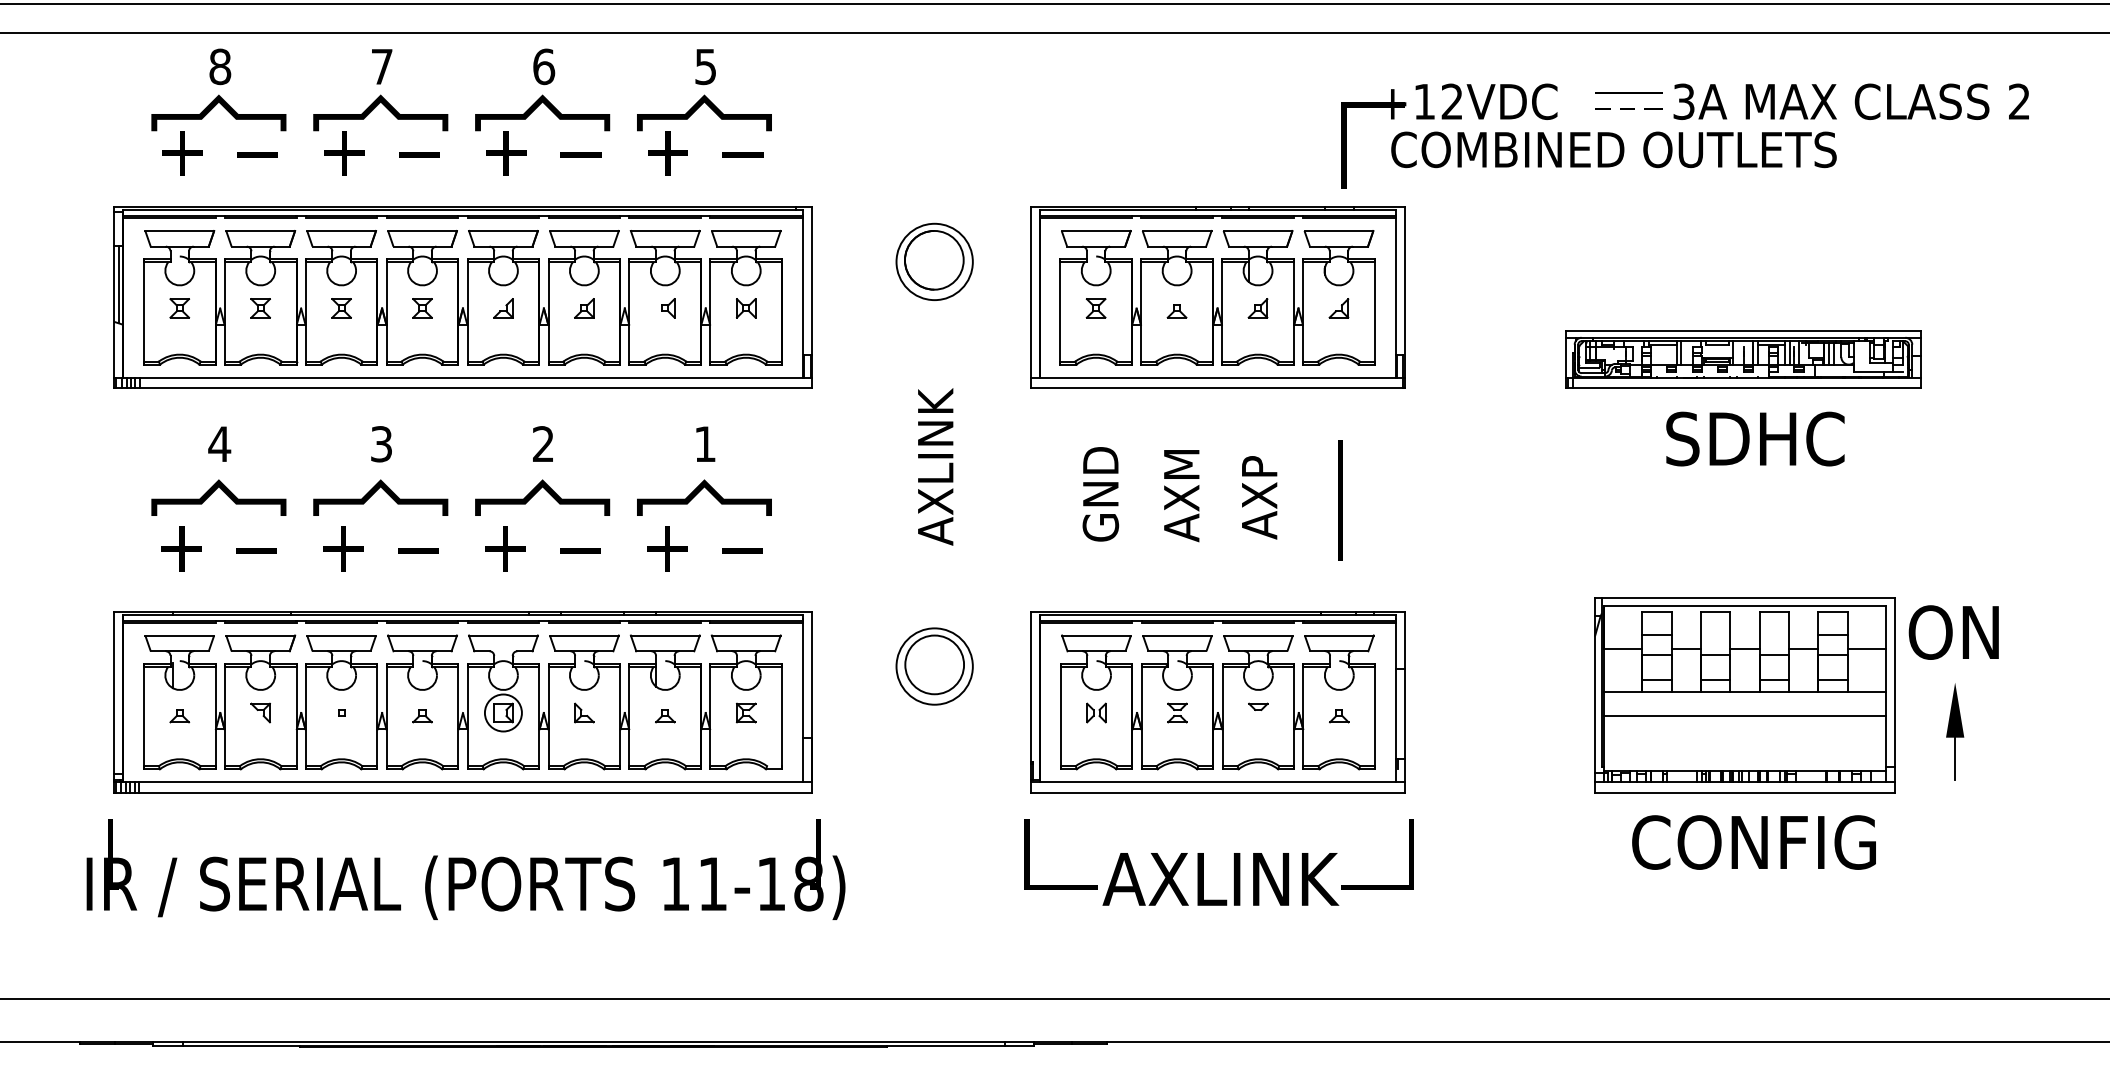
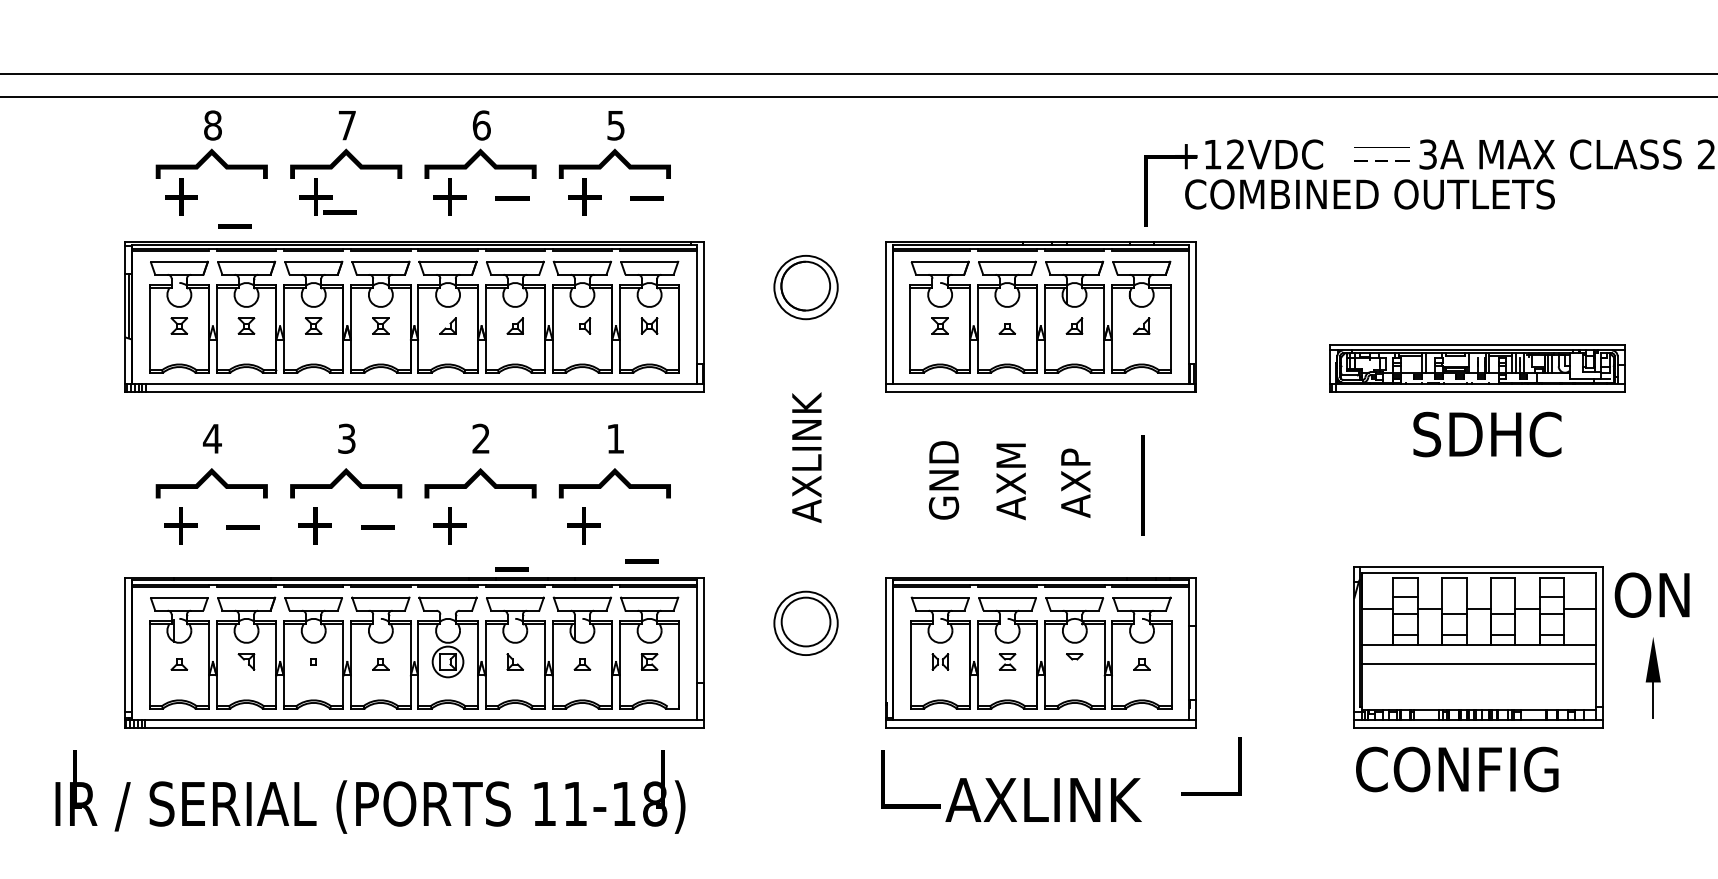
line: (257, 154) -> (234, 225), moved
line: (419, 154) -> (340, 211), moved
line: (580, 550) -> (512, 568), moved
line: (742, 550) -> (642, 561), moved
text: (1753, 842) -> (1456, 769), moved
text: (465, 869) -> (370, 791), moved
line: (1377, 885) -> (1211, 792), moved

